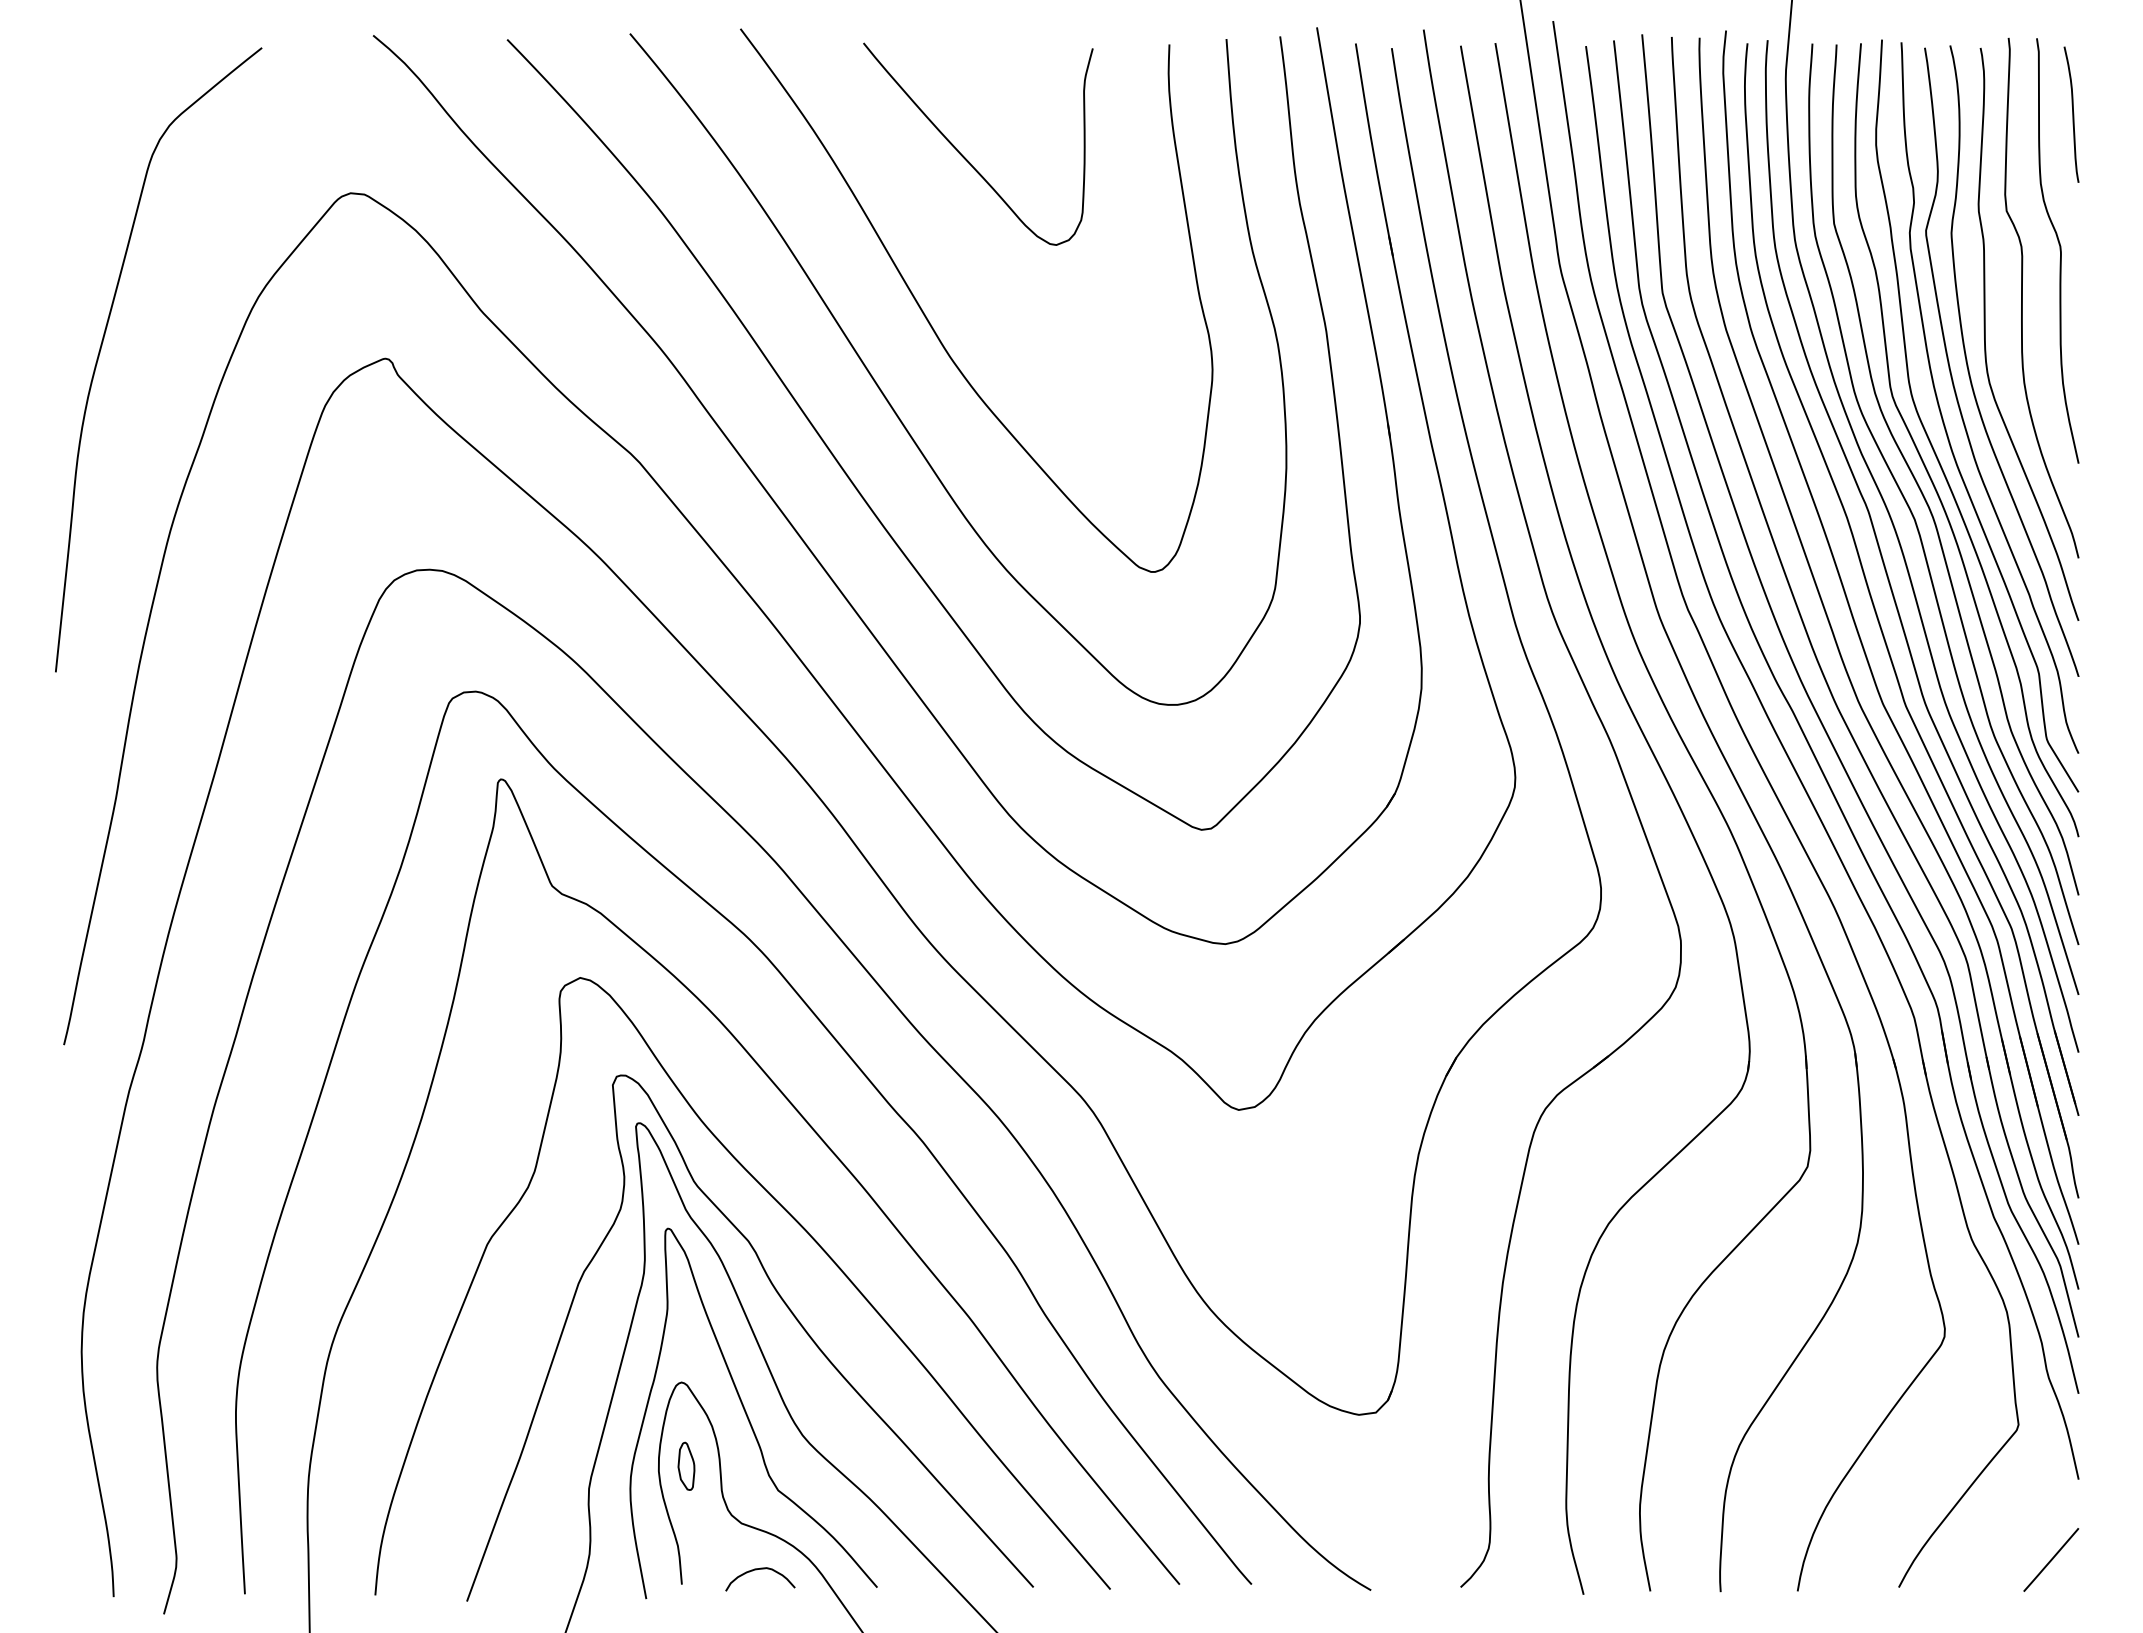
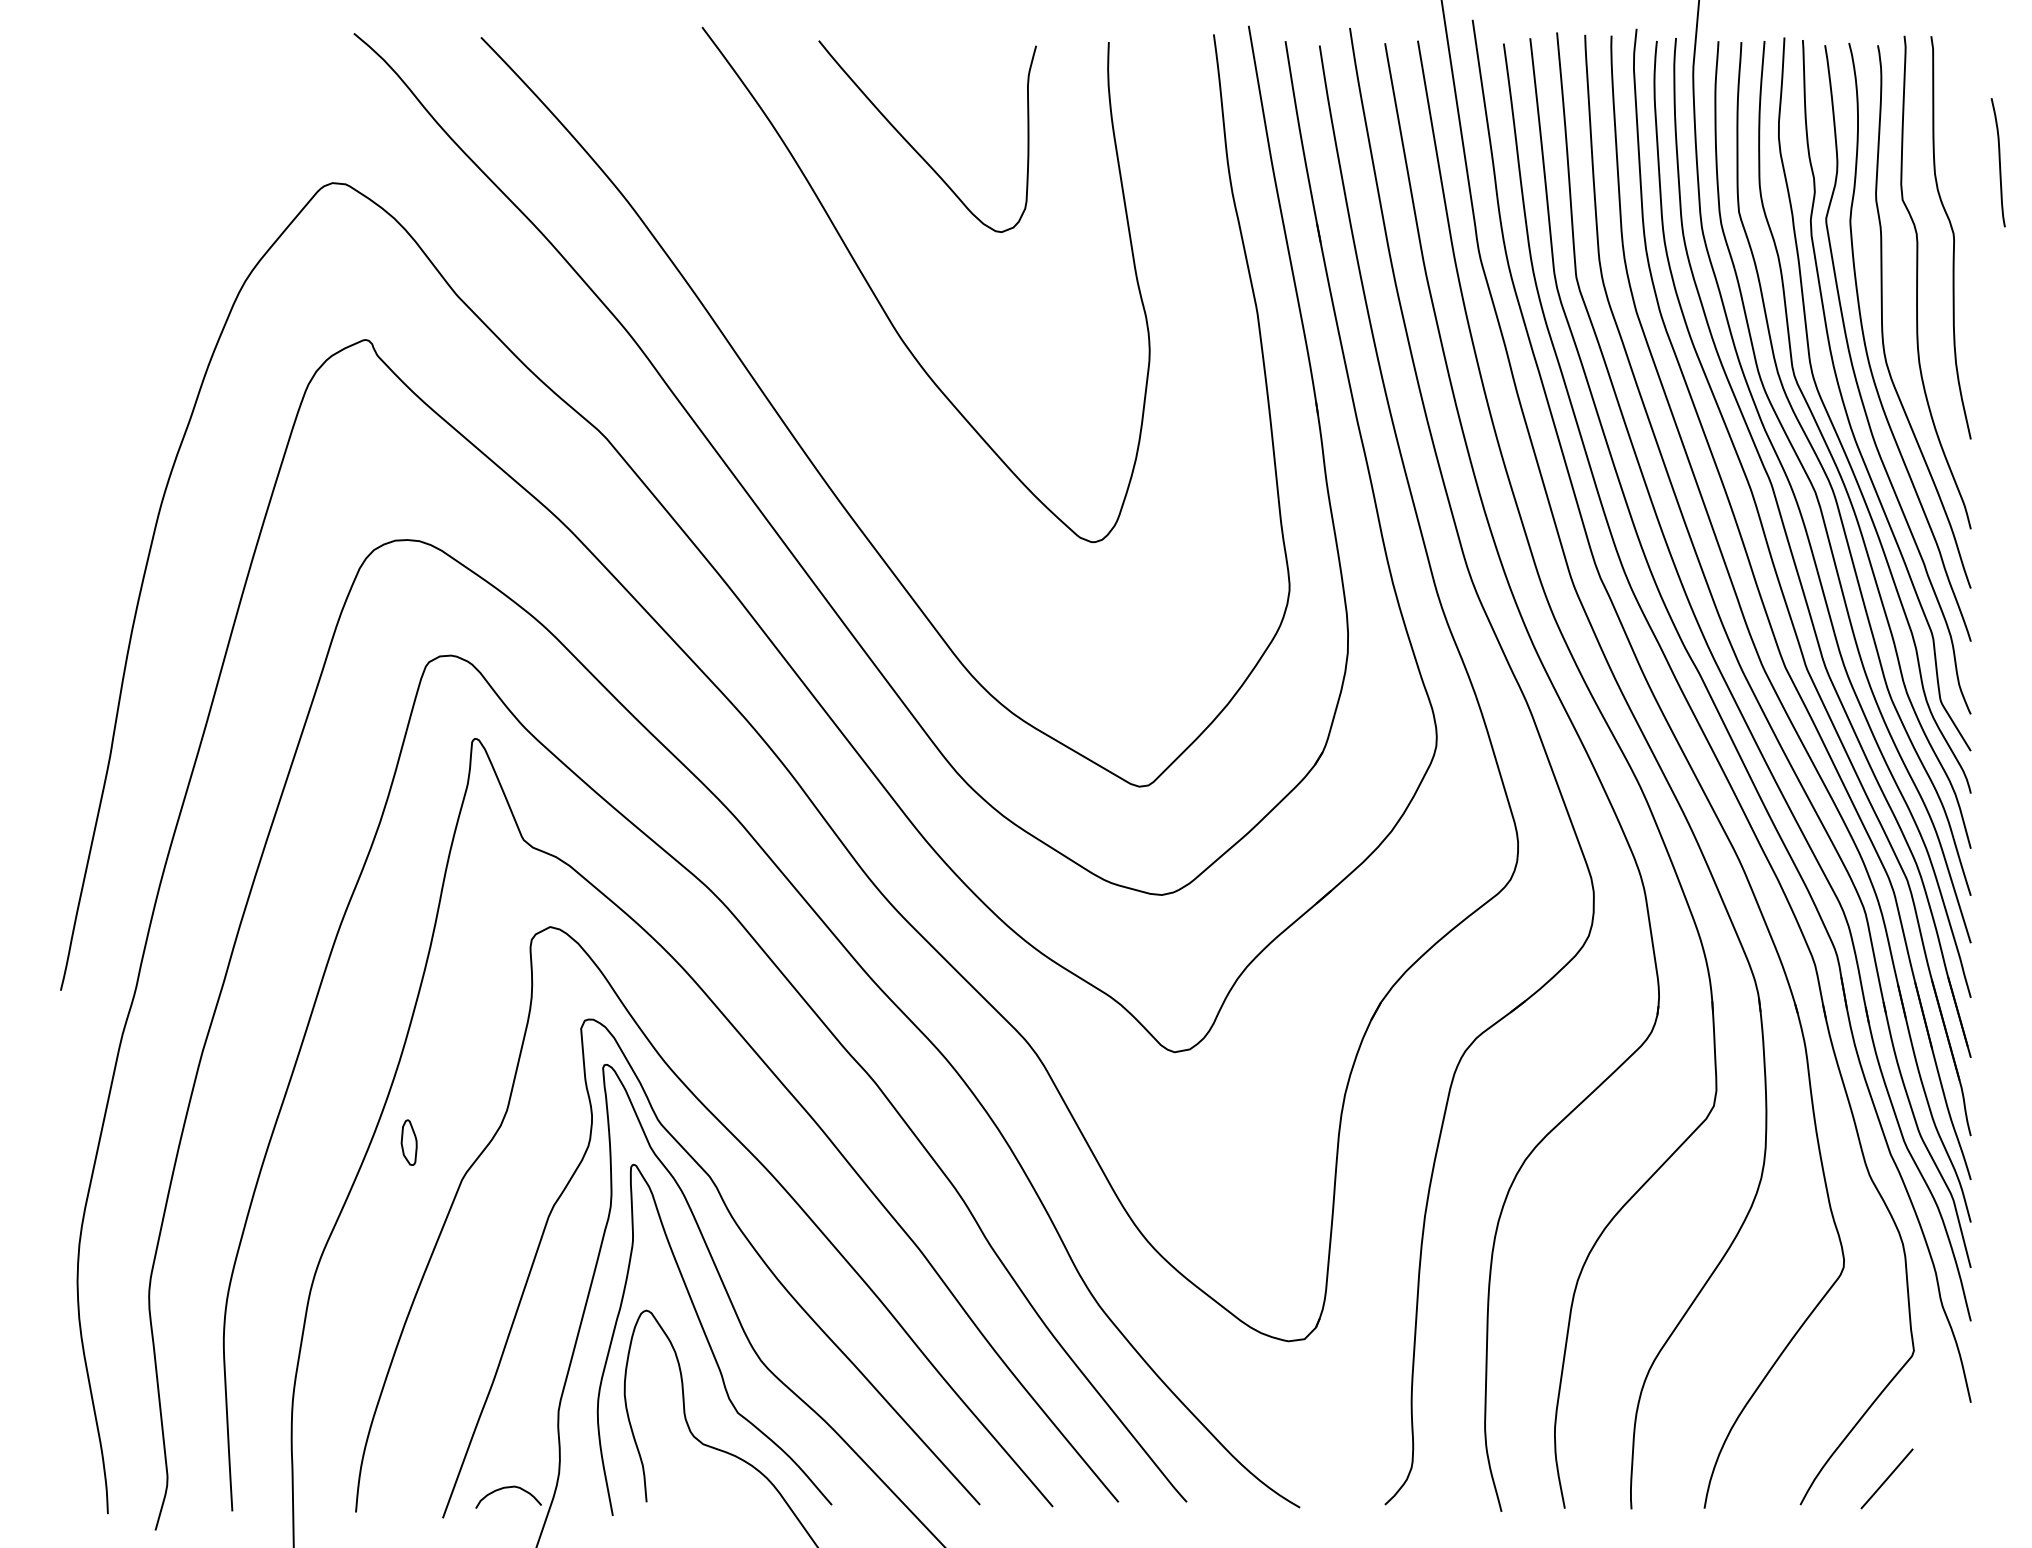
curve: (2072, 114) -> (1999, 162), moved
curve: (103, 342) -> (98, 324), removed
curve: (896, 412) -> (850, 390), removed
part: (686, 1465) -> (409, 1141), moved
line: (2051, 1559) -> (1887, 1478), moved
curve: (756, 1570) -> (504, 1488), moved

